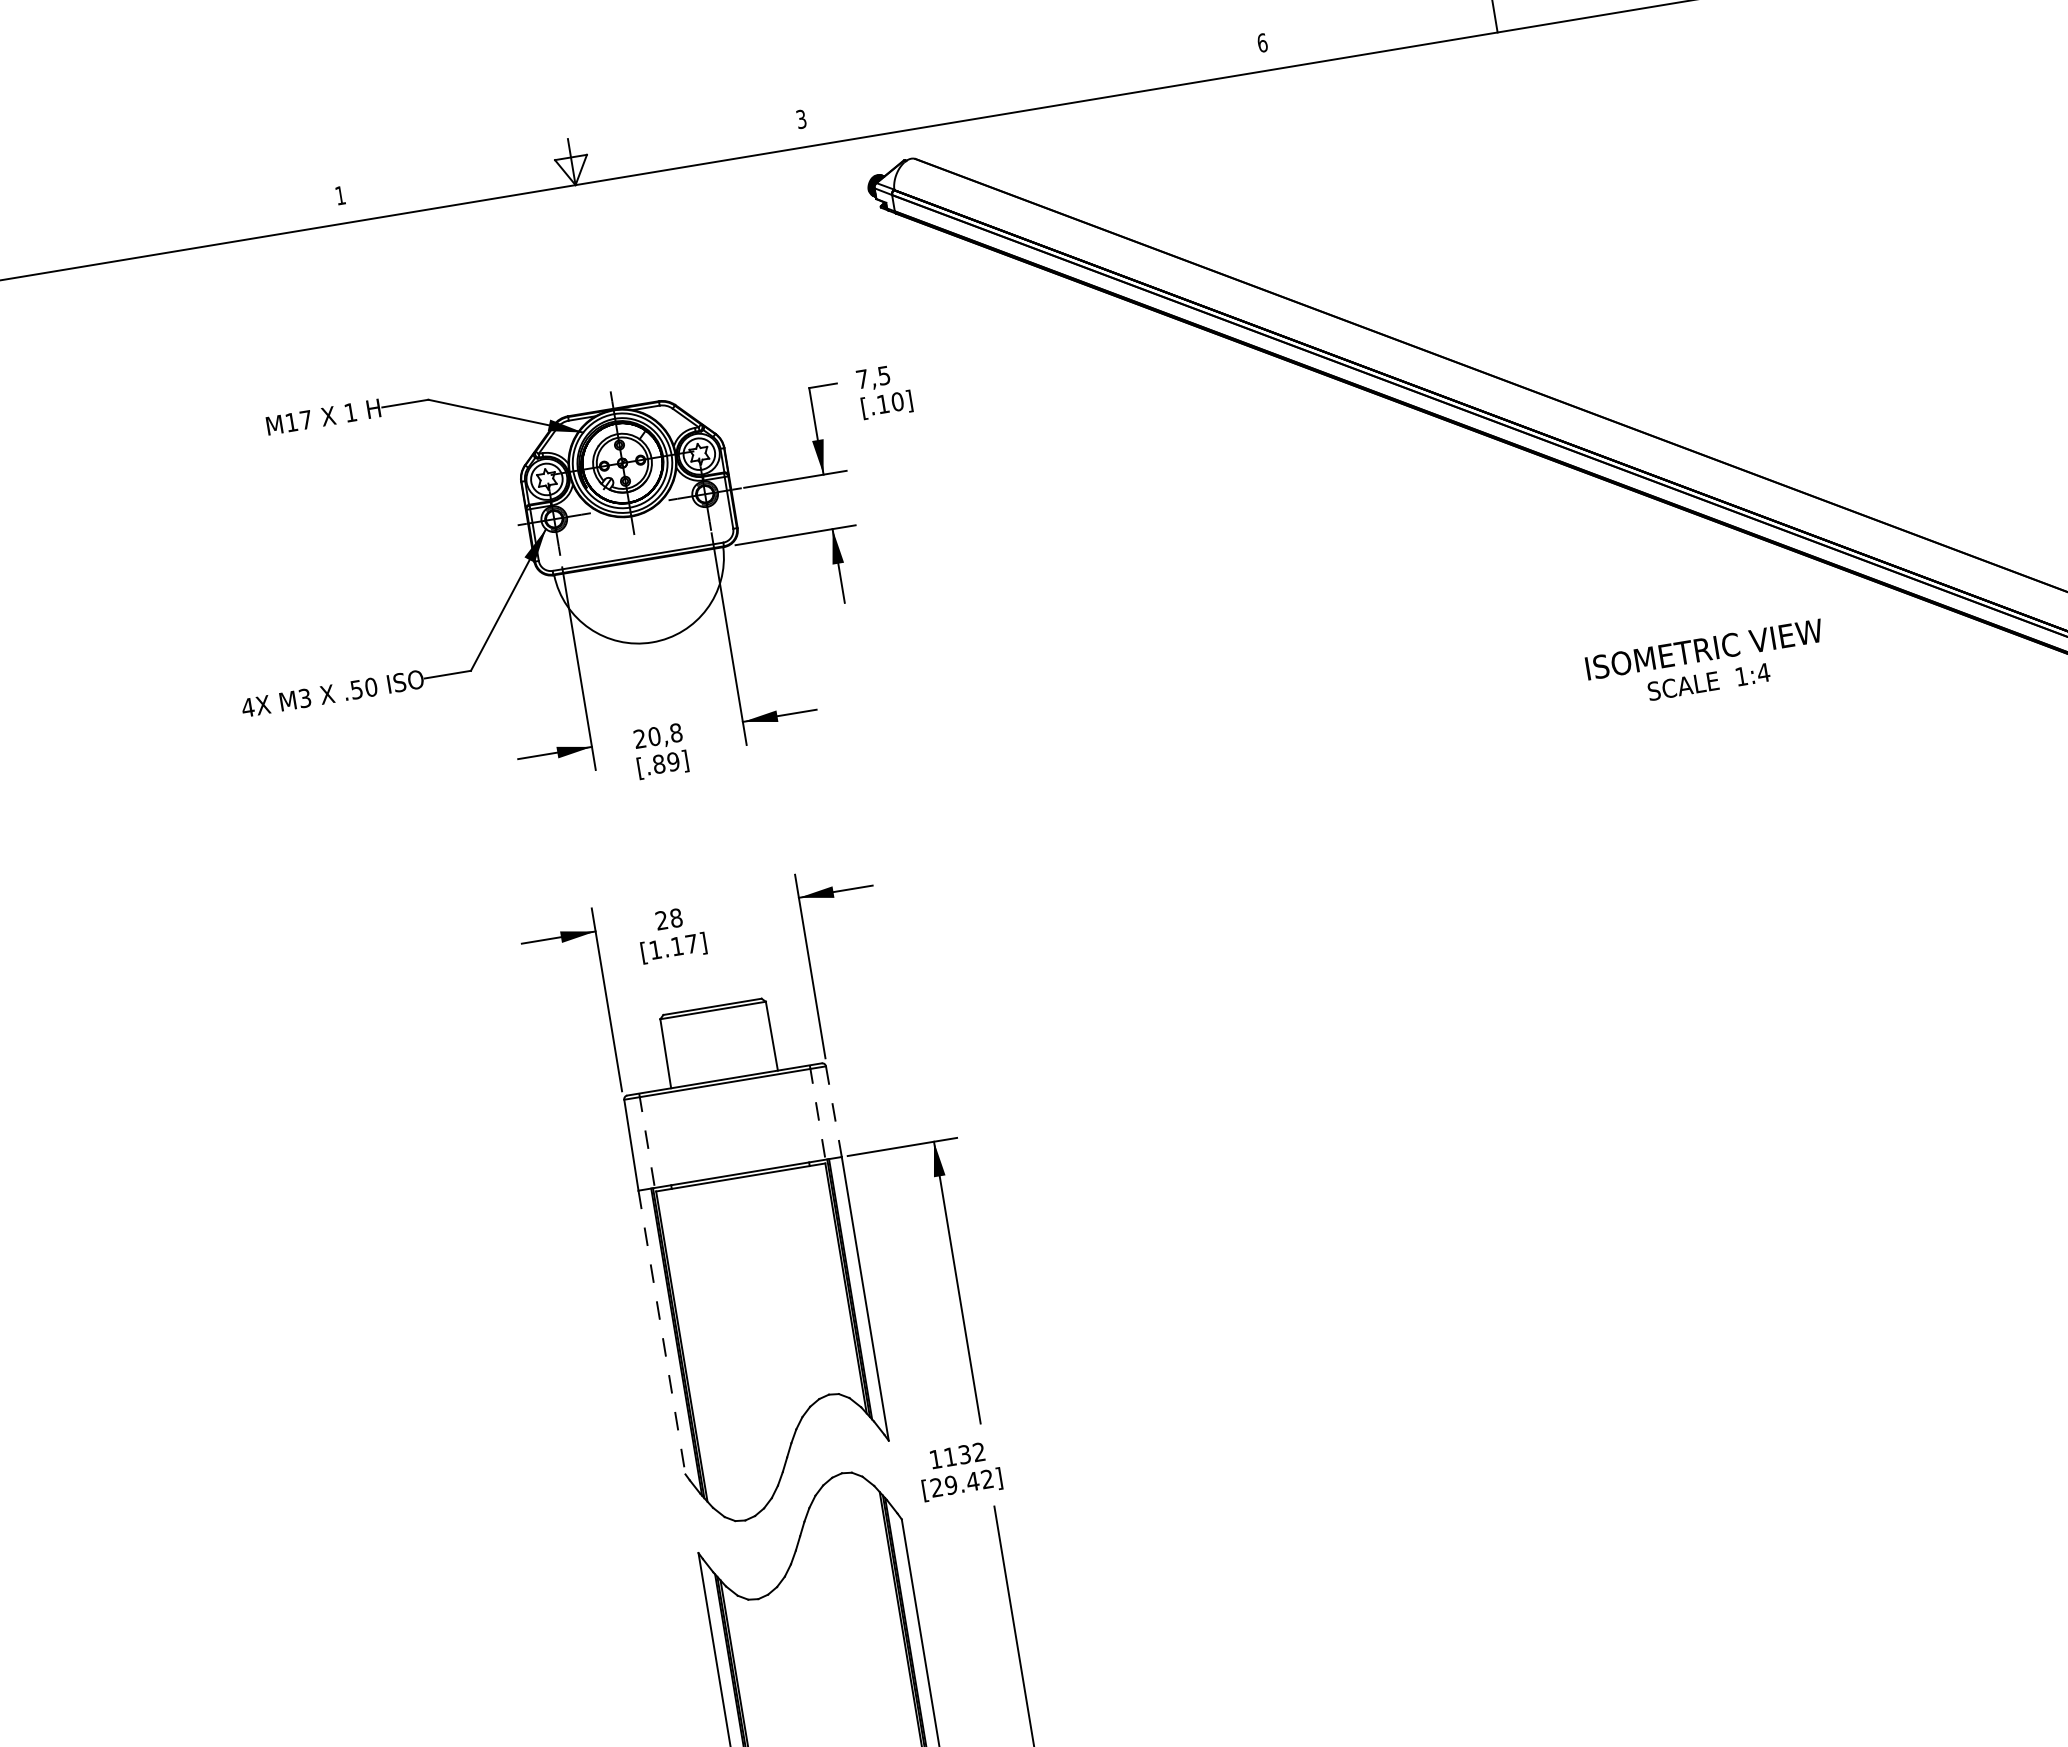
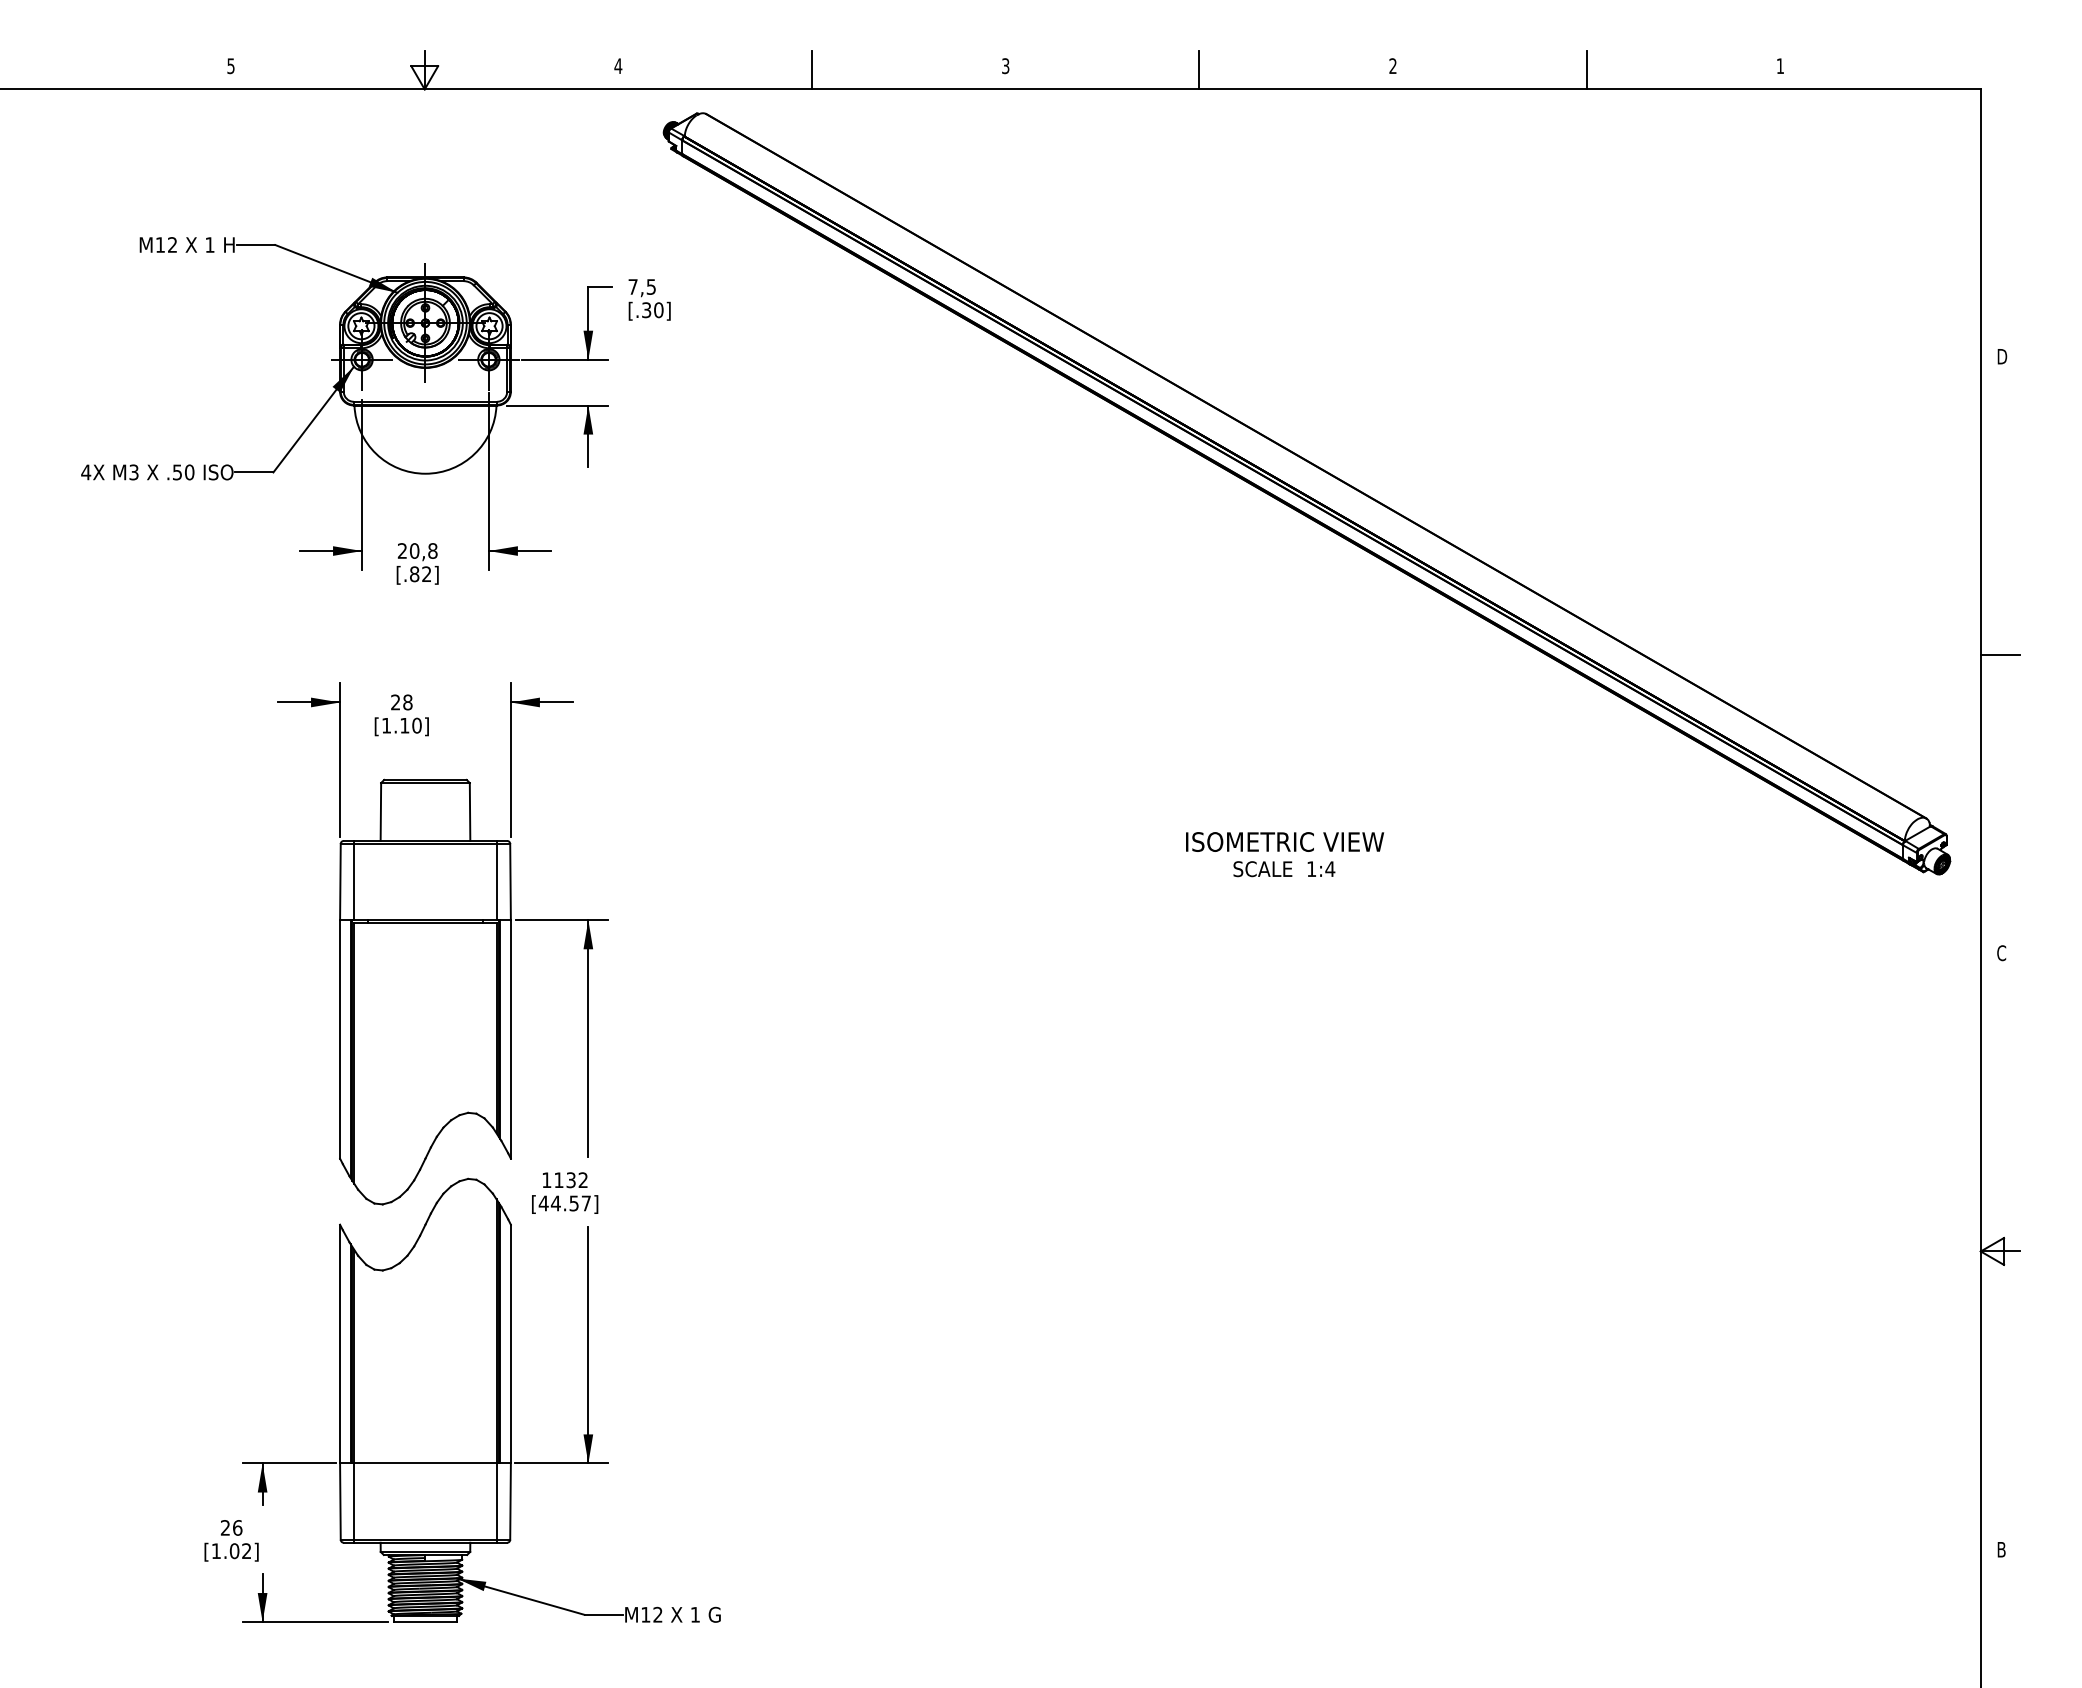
text: (1262, 43) -> (1005, 66), 6 -> 3
line: (1033, 85) -> (812, 69), added
text: (801, 119) -> (618, 66), 3 -> 4
text: (339, 196) -> (230, 66), 1 -> 5
text: (883, 404) -> (646, 310), [.10] -> [.30]
text: (305, 419) -> (172, 244), M17 -> M12
text: (1707, 664) -> (1285, 854), moved
text: (673, 762) -> (426, 574), [.89] -> [.82]
text: (691, 943) -> (416, 725), [1.17] -> [1.10]
line: (818, 1112) -> (497, 880), dashed -> solid
line: (833, 1112) -> (510, 882), dashed -> solid
line: (646, 1140) -> (353, 880), dashed -> solid
line: (662, 1332) -> (340, 1039), dashed -> solid
text: (961, 1483) -> (564, 1203), [29.42] -> [44.57]

